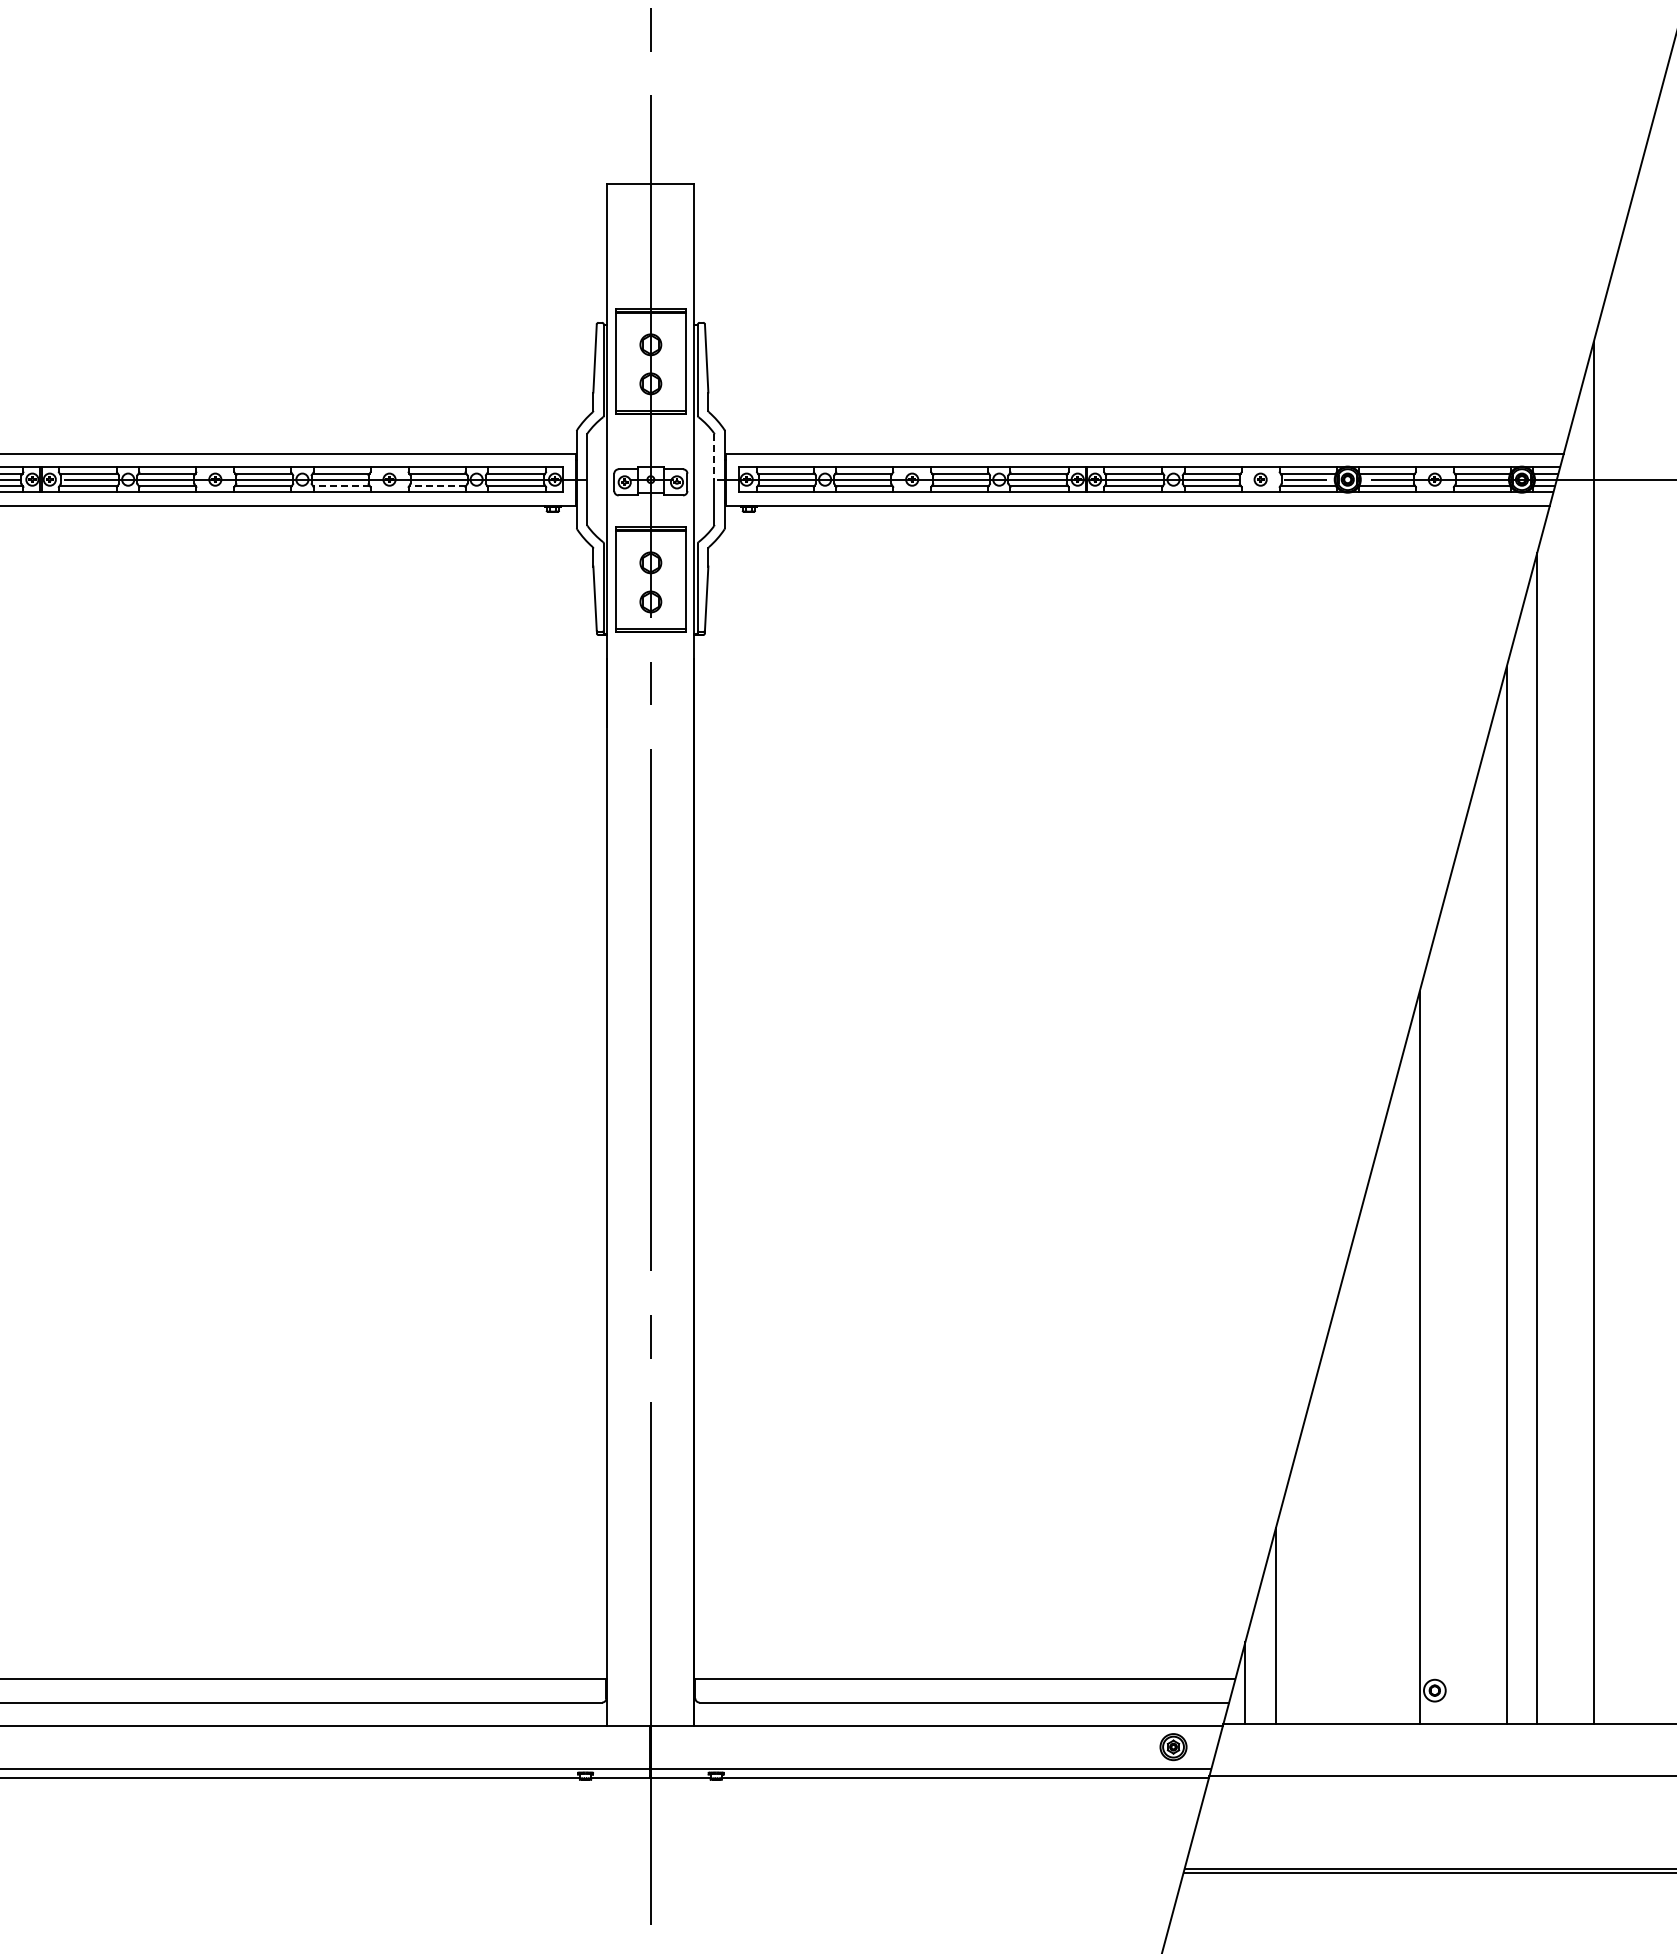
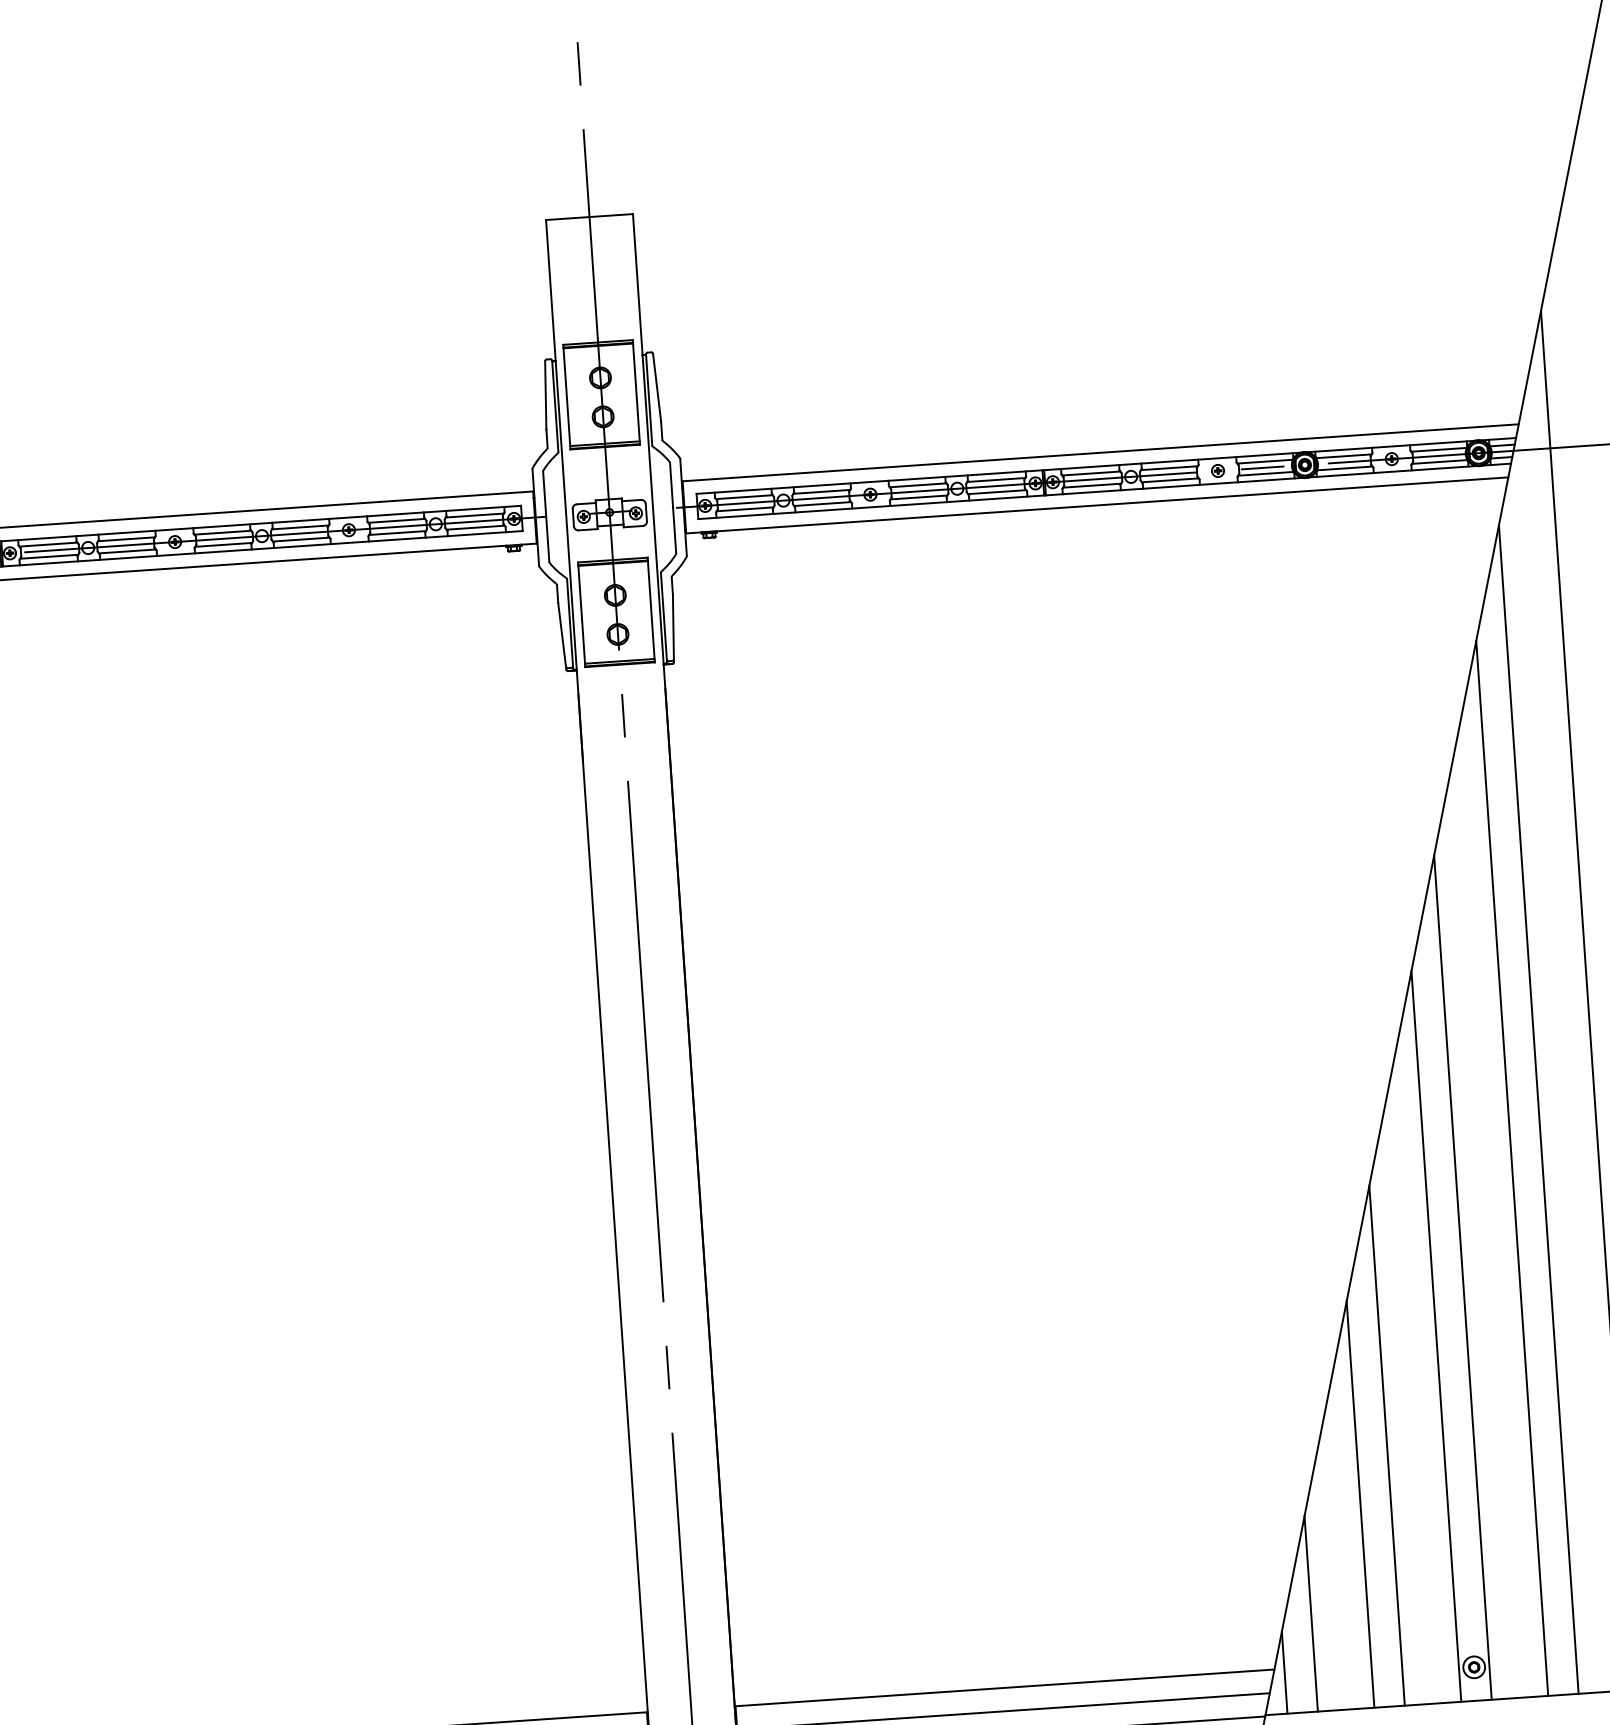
line: (714, 456) -> (671, 485), dashed -> solid
line: (340, 485) -> (300, 539), dashed -> solid
line: (437, 485) -> (397, 532), dashed -> solid
line: (1450, 1300) -> (1463, 1276), added
line: (1363, 1463) -> (1387, 1445), added
line: (1332, 1520) -> (1360, 1504), added

